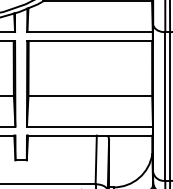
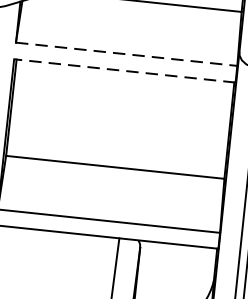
line: (90, 31) -> (127, 53), solid -> dashed
line: (90, 41) -> (125, 71), solid -> dashed

